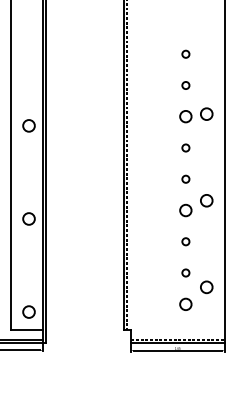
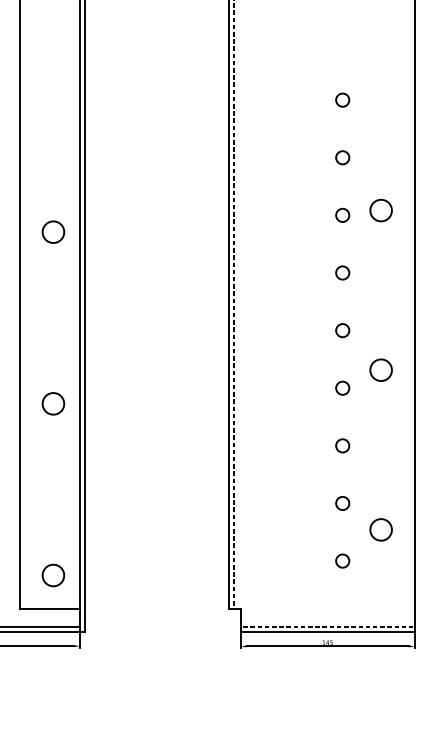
circle: (185, 116) -> (341, 214), size x0.62
circle: (185, 210) -> (341, 388), size x0.62
circle: (185, 303) -> (341, 559), size x0.62

